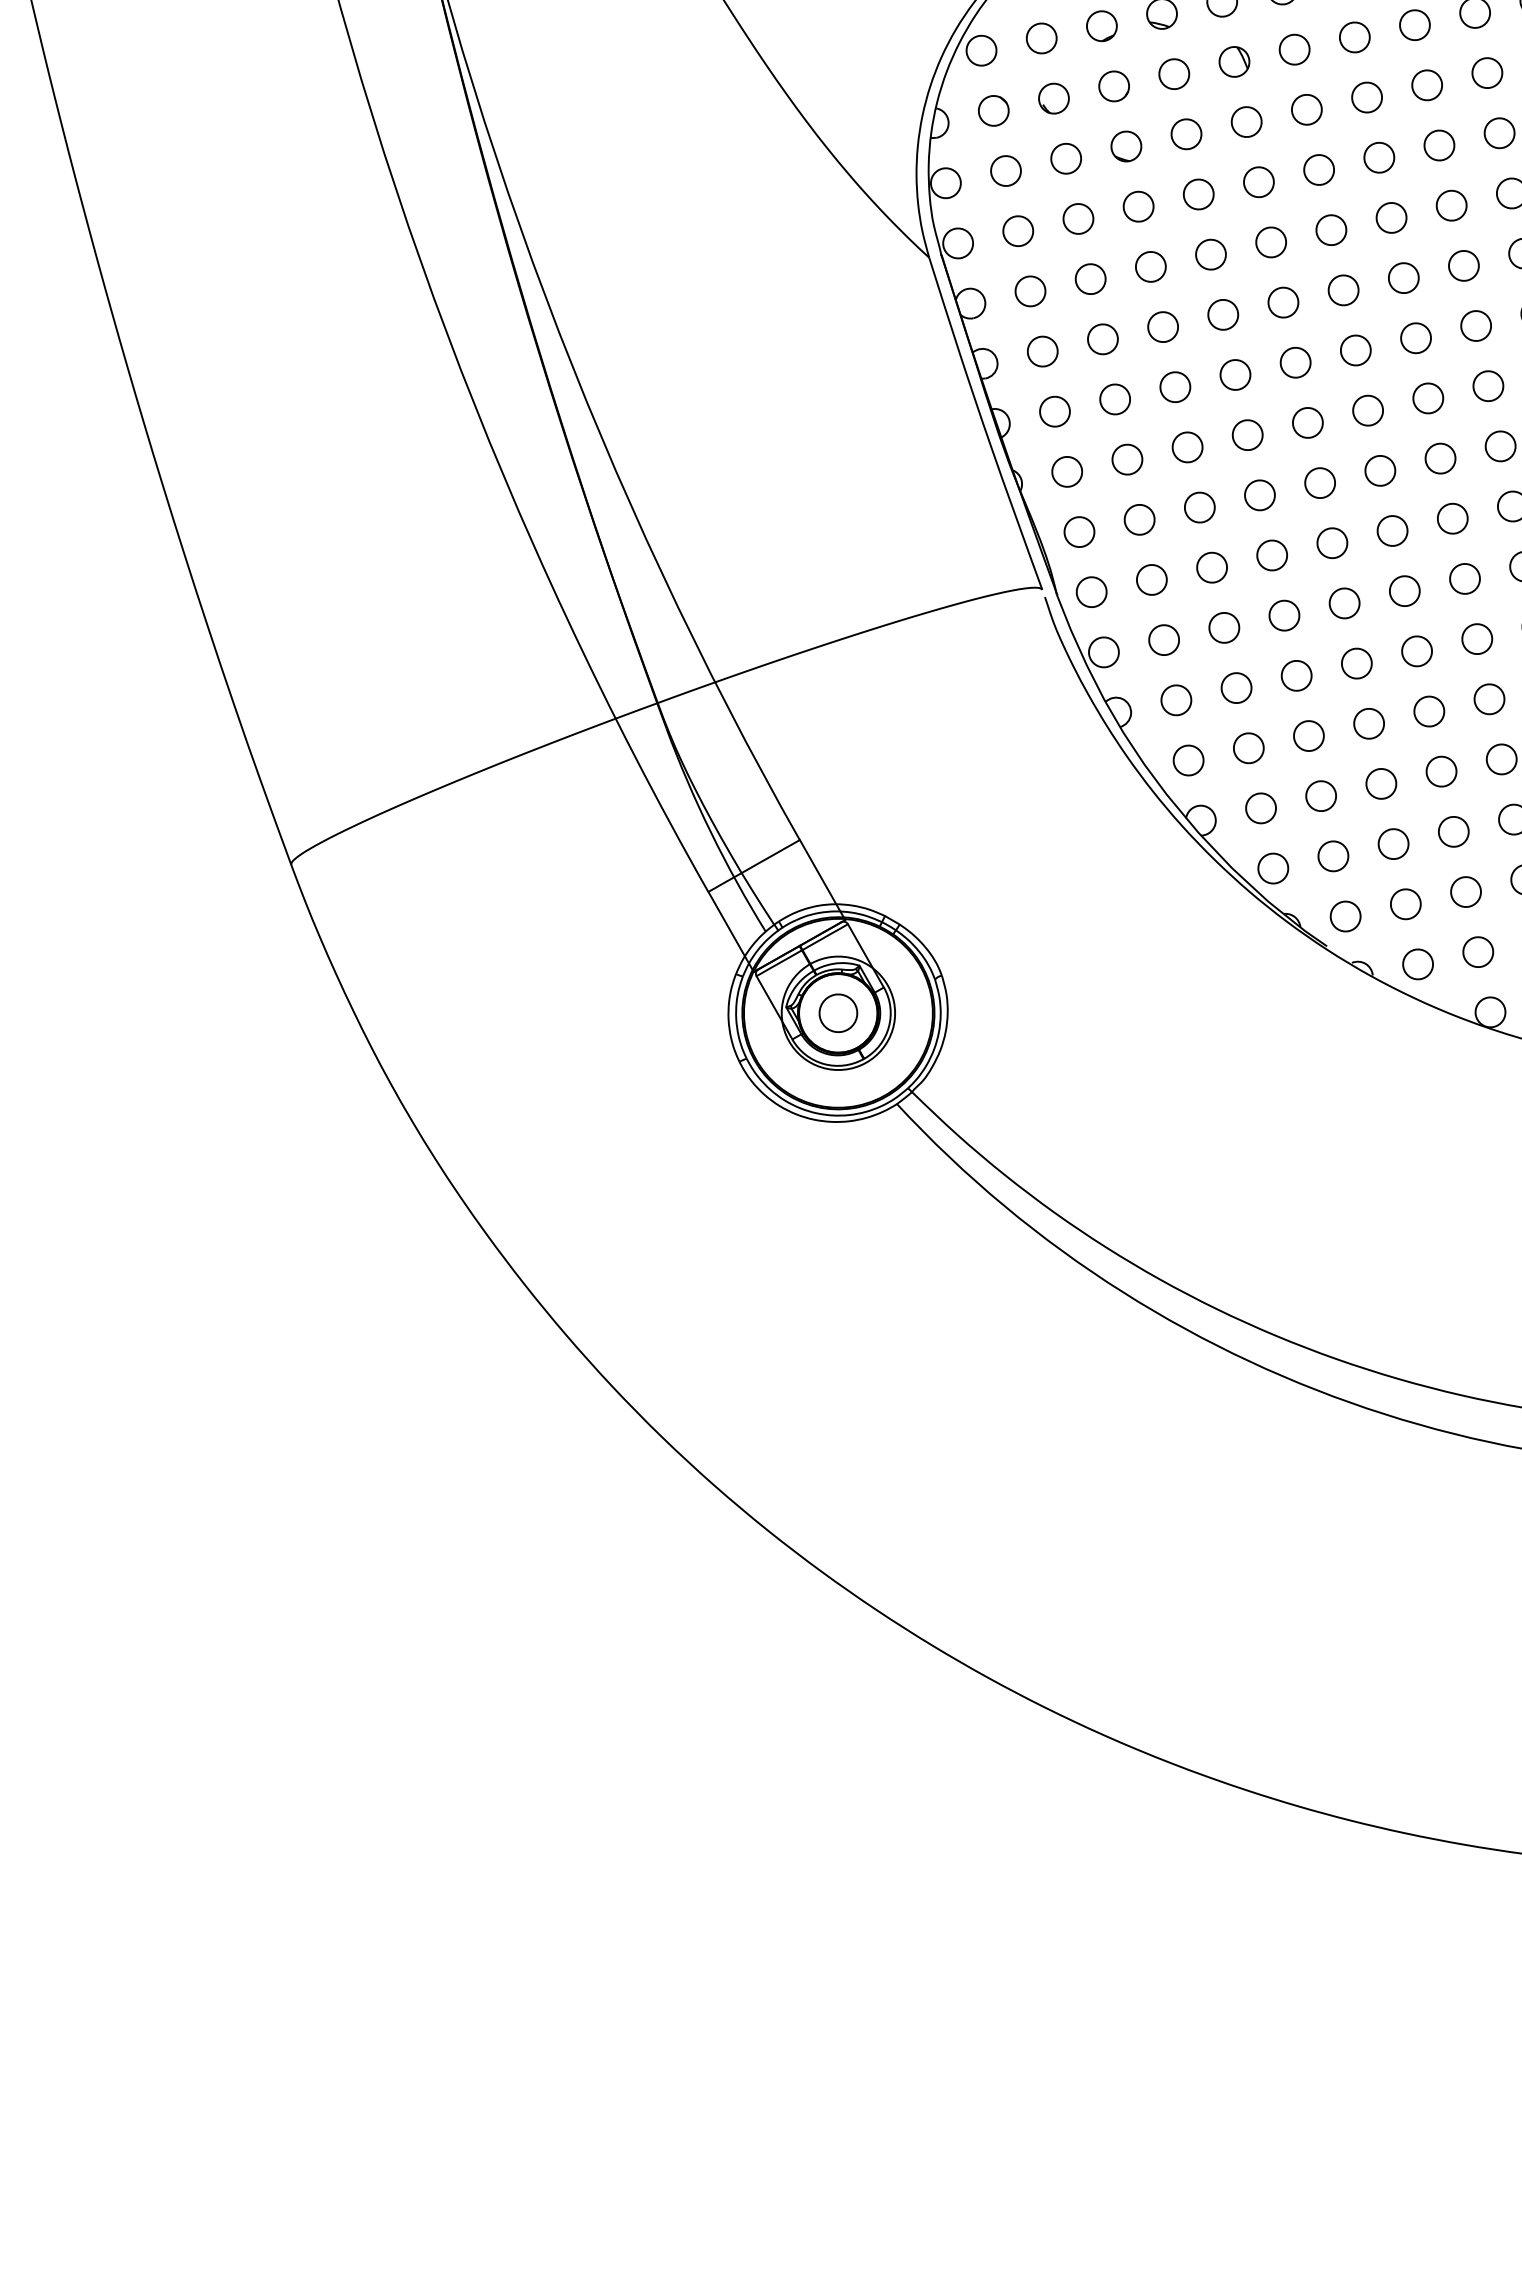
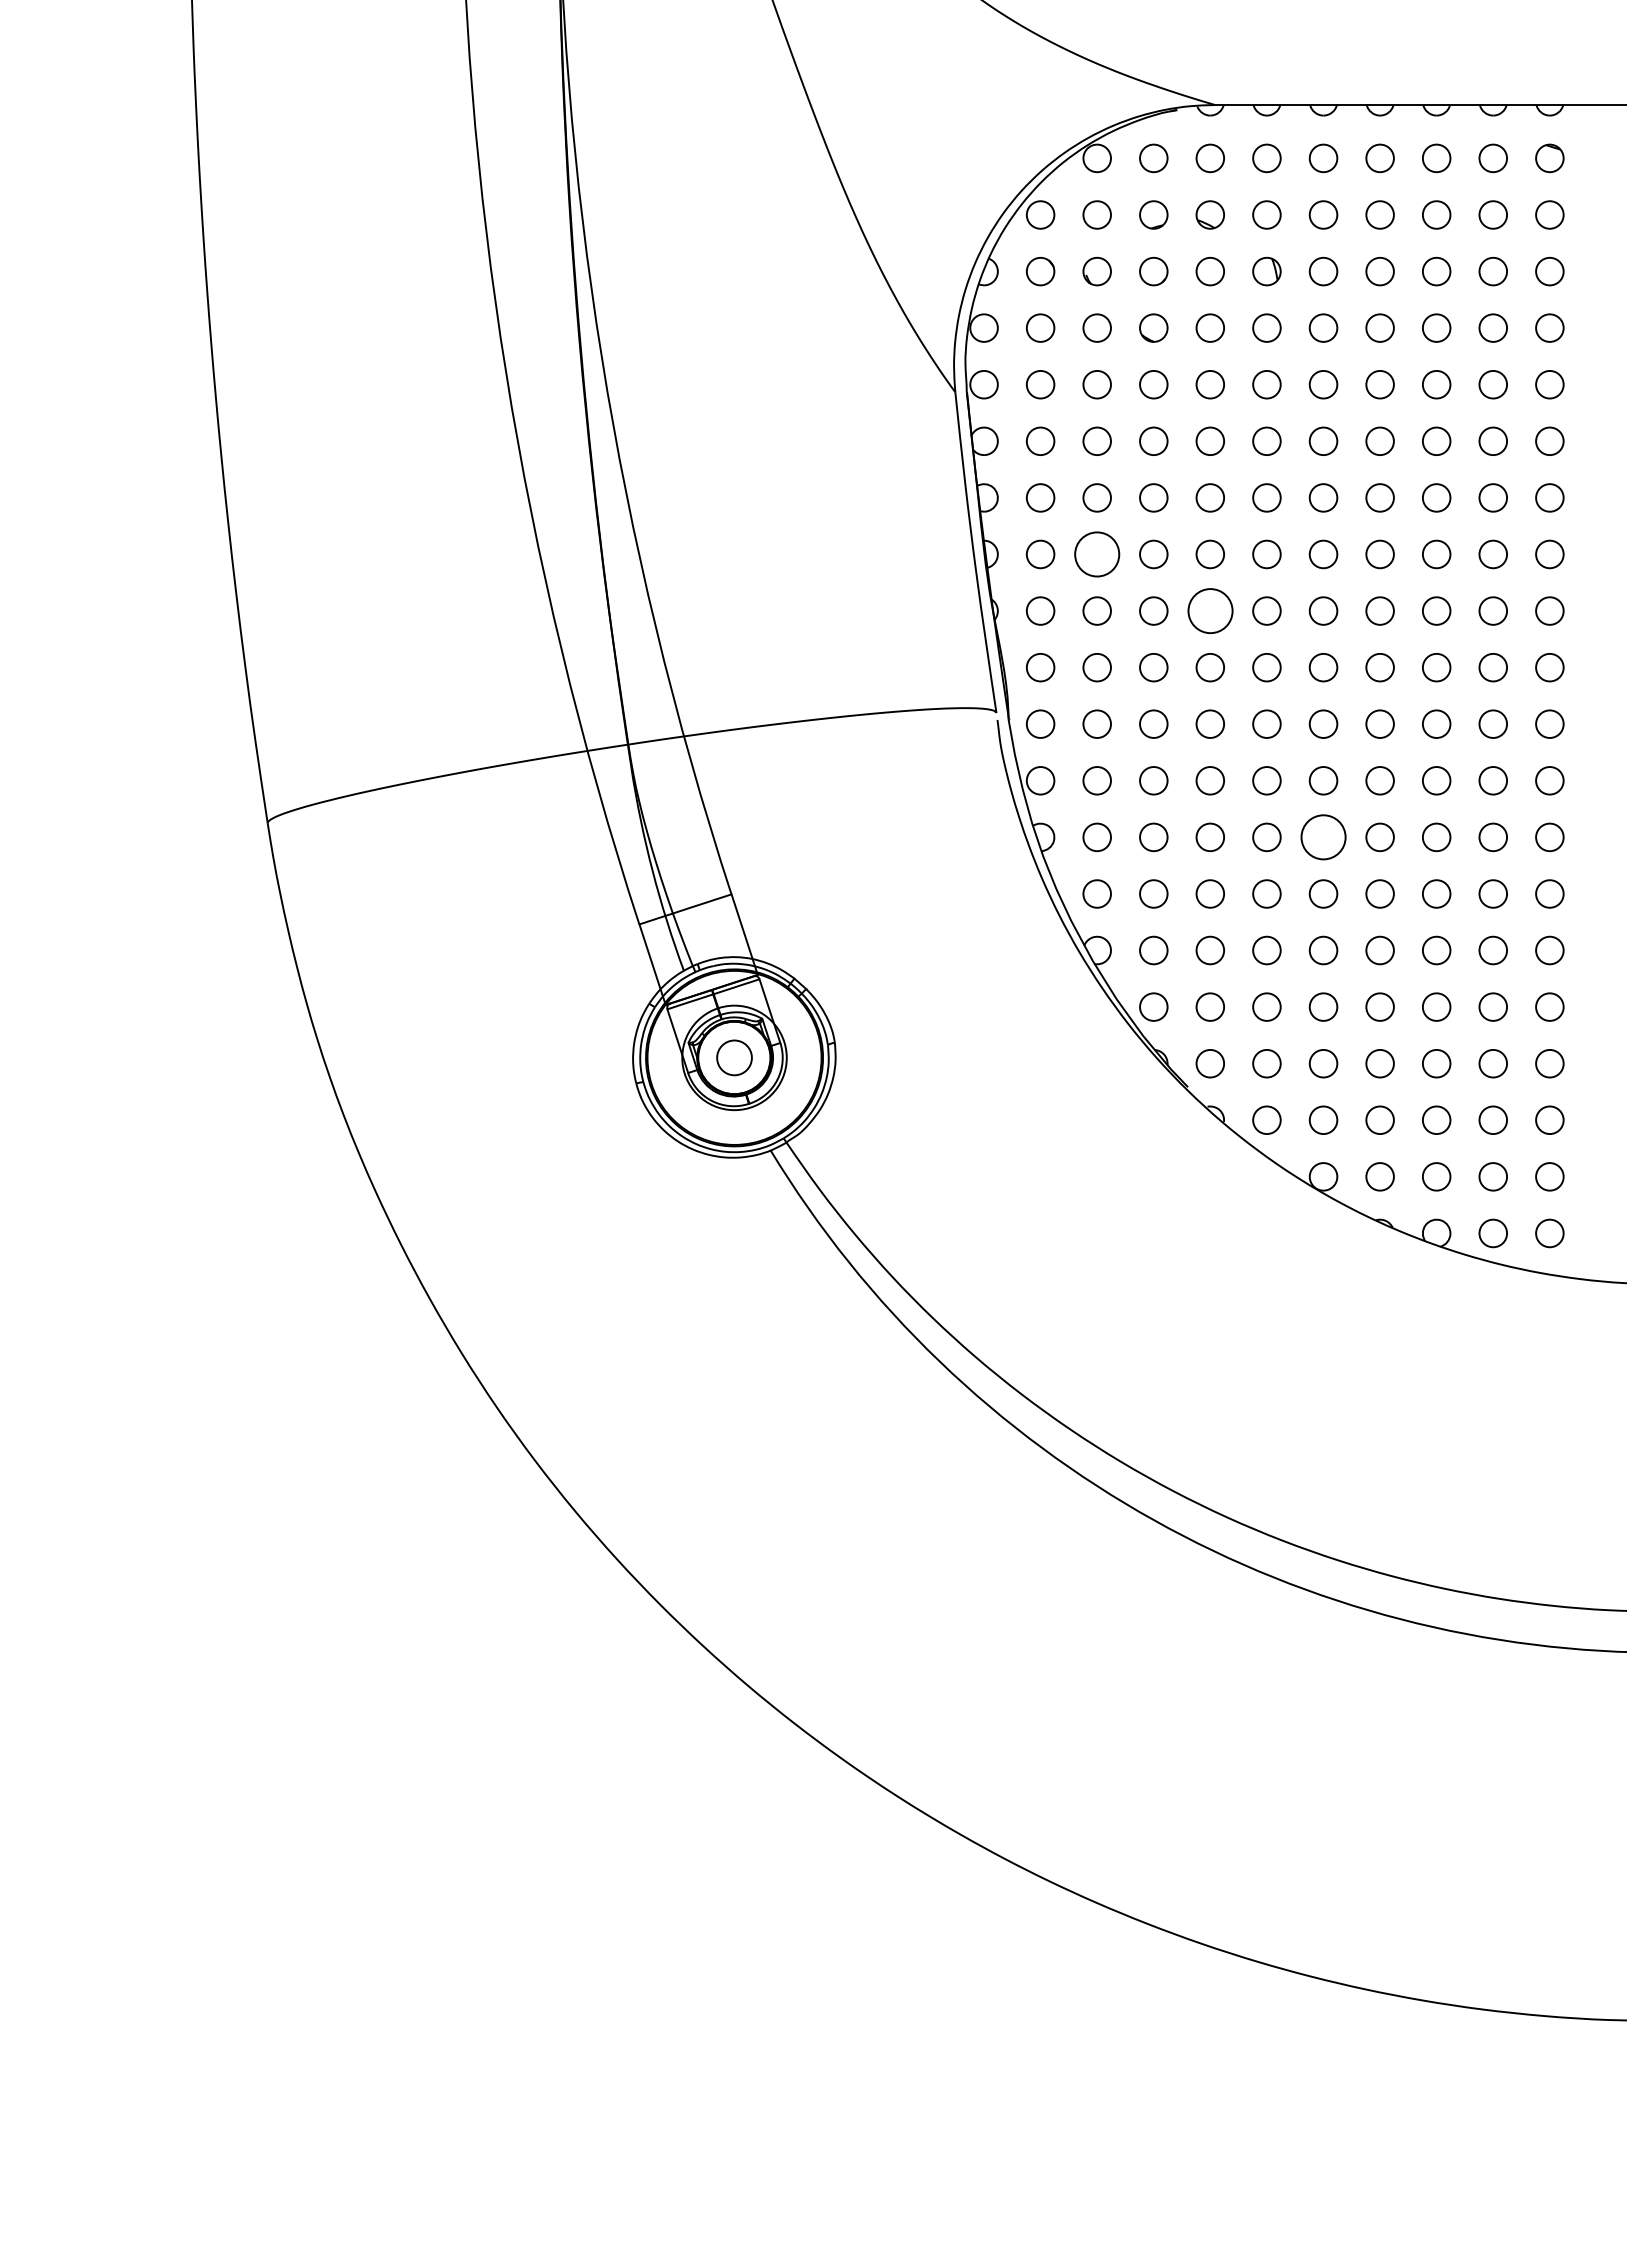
circle: (1114, 399) -> (1096, 554), size x1.6
circle: (1246, 434) -> (1209, 610), size x1.6
circle: (1417, 651) -> (1323, 837), size x1.6

